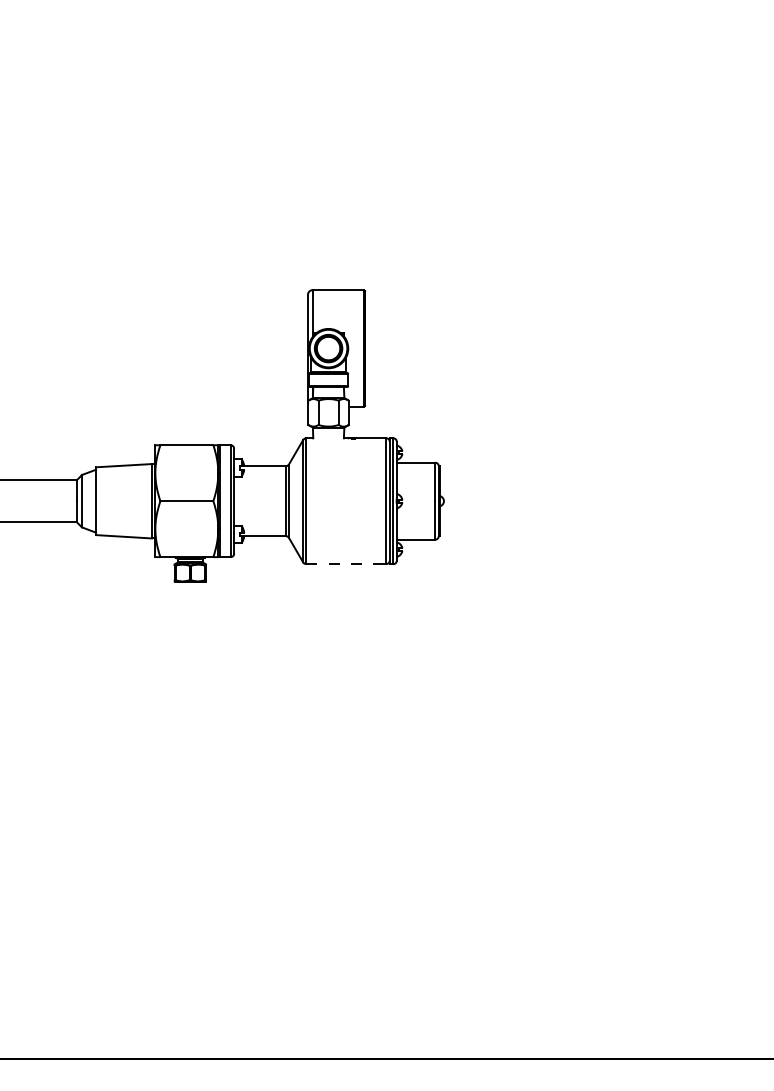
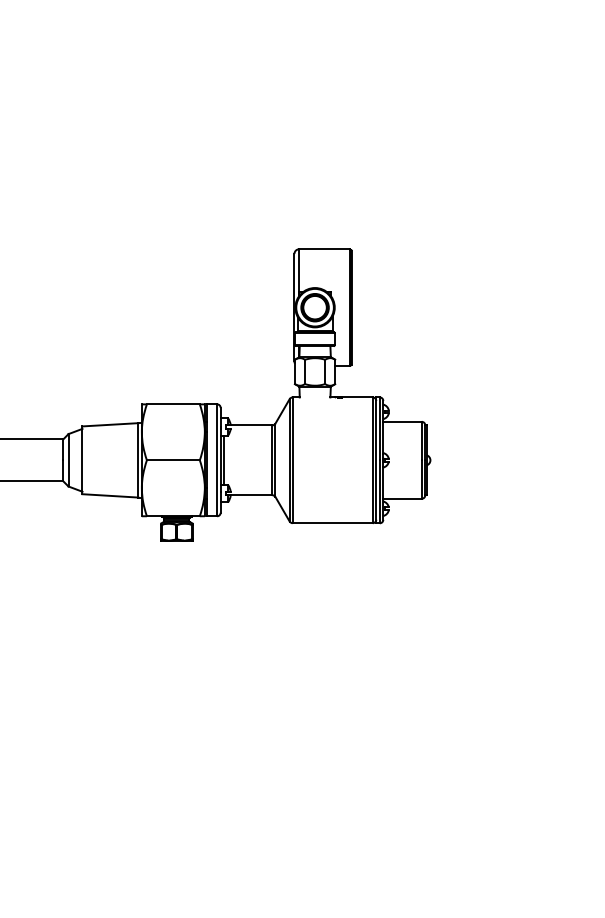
line: (237, 500) -> (223, 459), added
line: (346, 564) -> (332, 523), dashed -> solid

